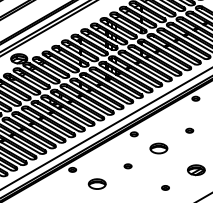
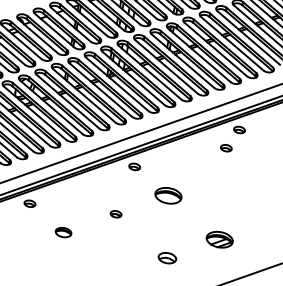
part: (189, 130) -> (226, 147), moved
part: (96, 183) -> (62, 231), size x0.6
part: (165, 187) -> (167, 257), size x1.6

